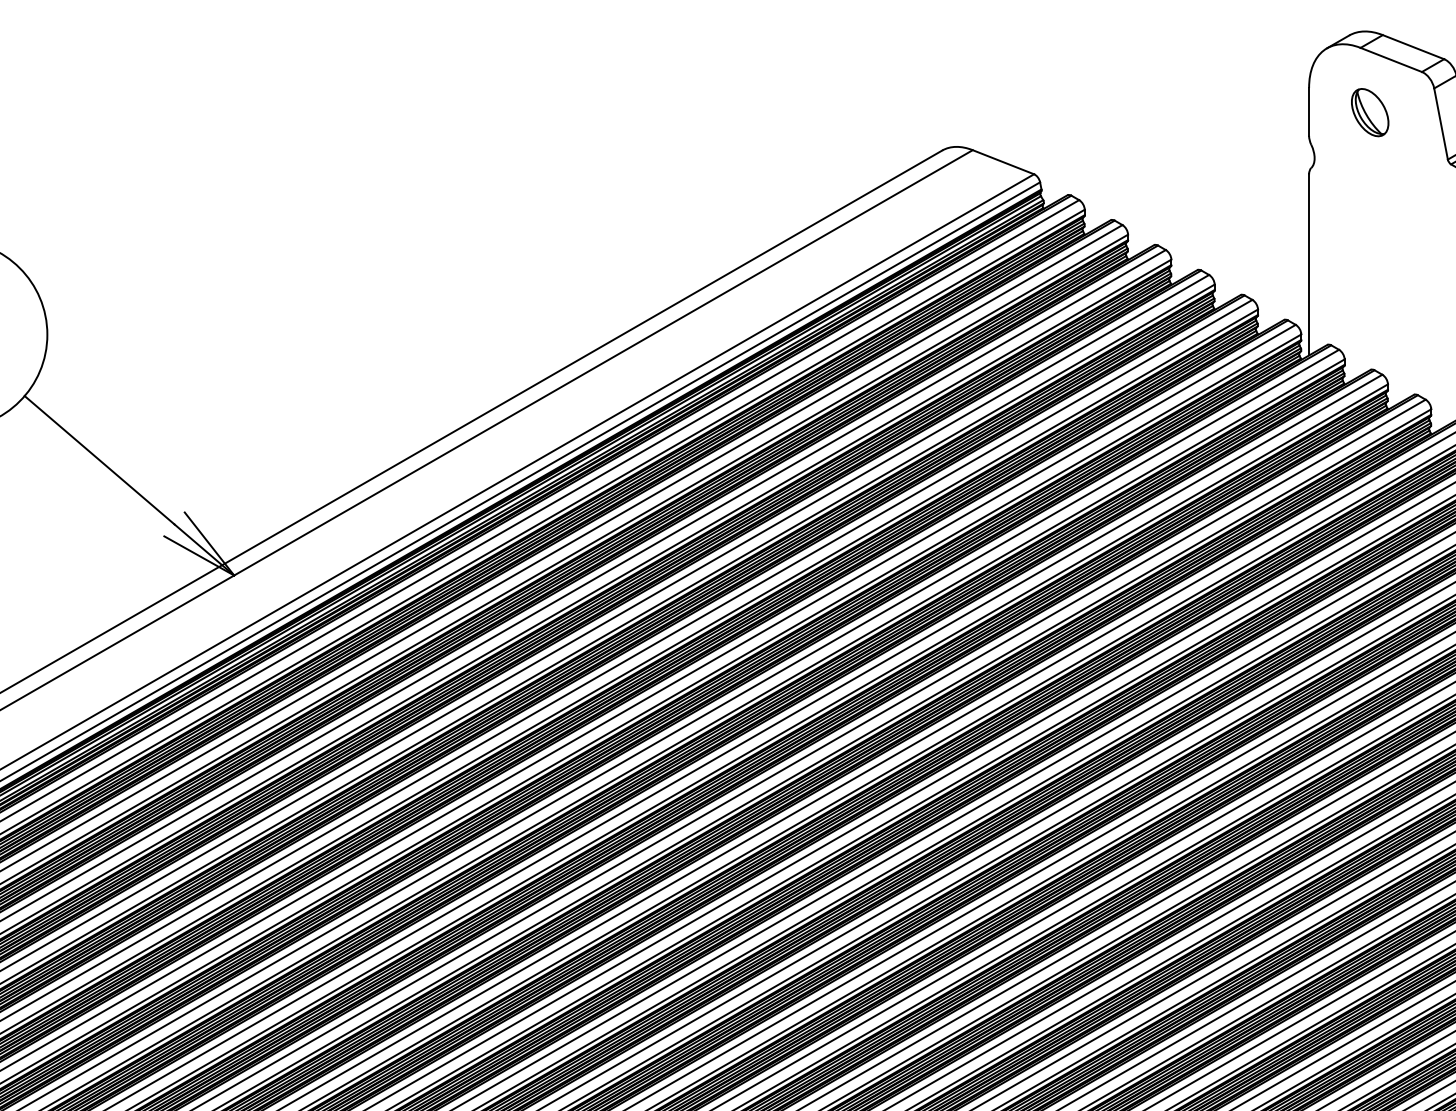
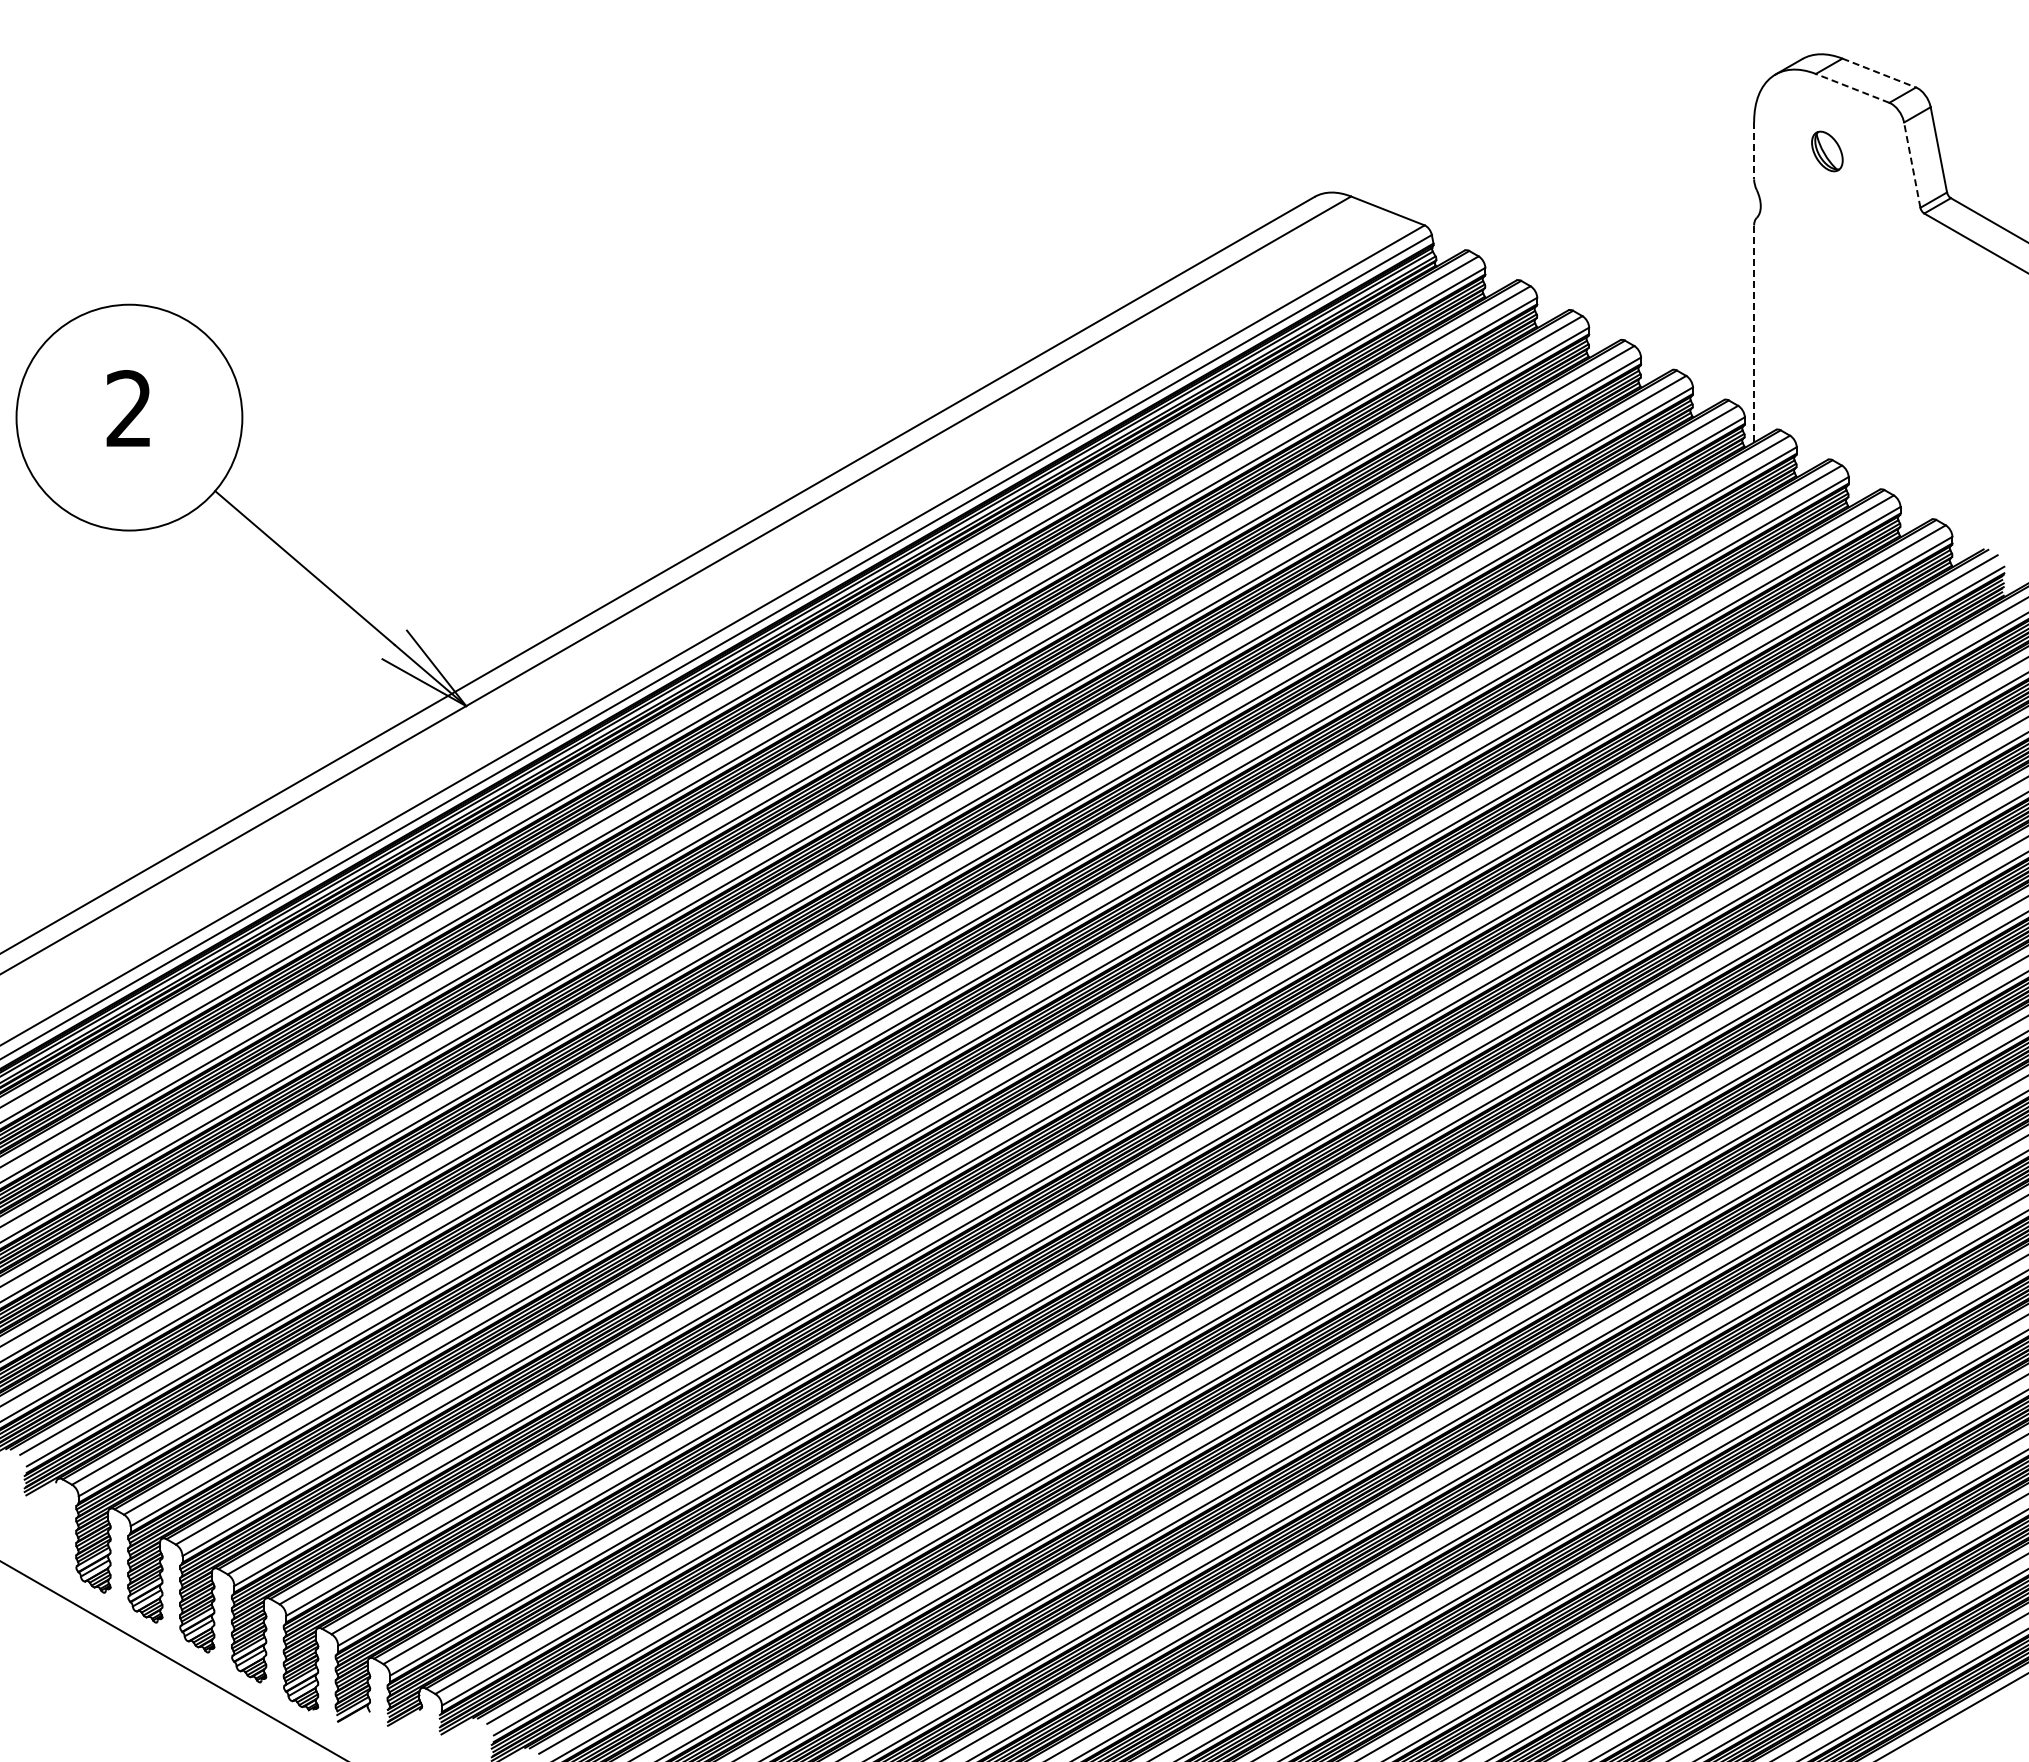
line: (1413, 47) -> (1879, 73), solid -> dashed
line: (1391, 60) -> (1852, 88), solid -> dashed
line: (1309, 111) -> (1754, 150), solid -> dashed
part: (1370, 112) -> (1827, 151), size x0.7
line: (1441, 123) -> (1912, 164), solid -> dashed
line: (1309, 265) -> (1754, 334), solid -> dashed

